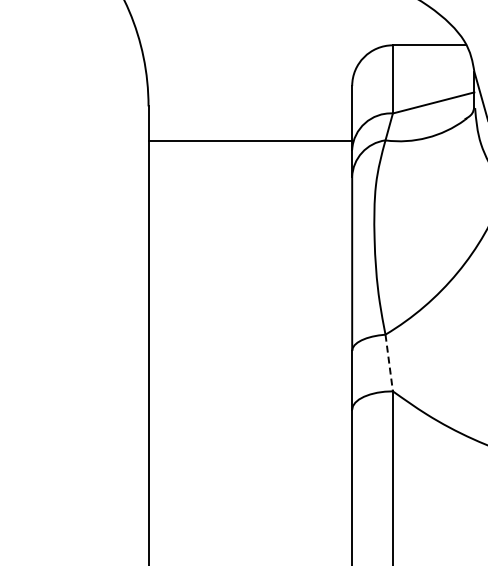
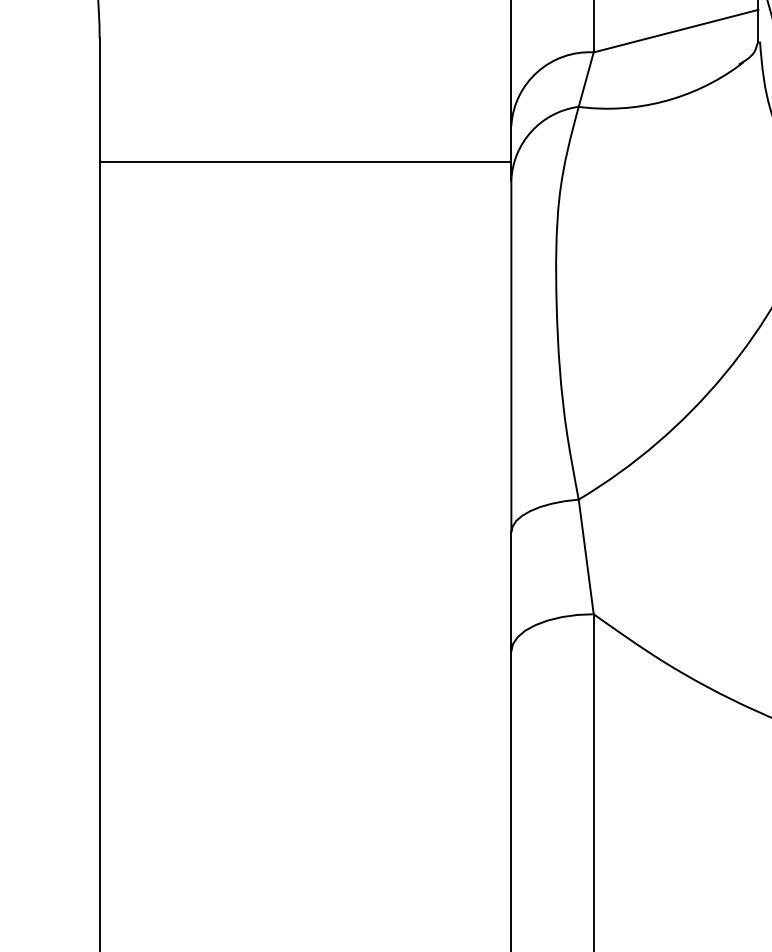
line: (250, 140) -> (305, 161), moved
line: (389, 363) -> (586, 557), dashed -> solid

